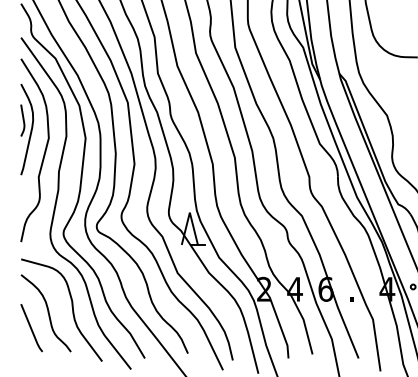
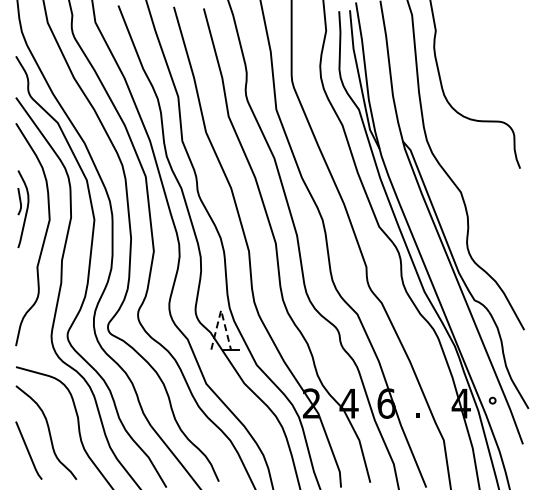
part: (27, 128) -> (23, 208), size x0.7
line: (190, 212) -> (221, 310), solid -> dashed

